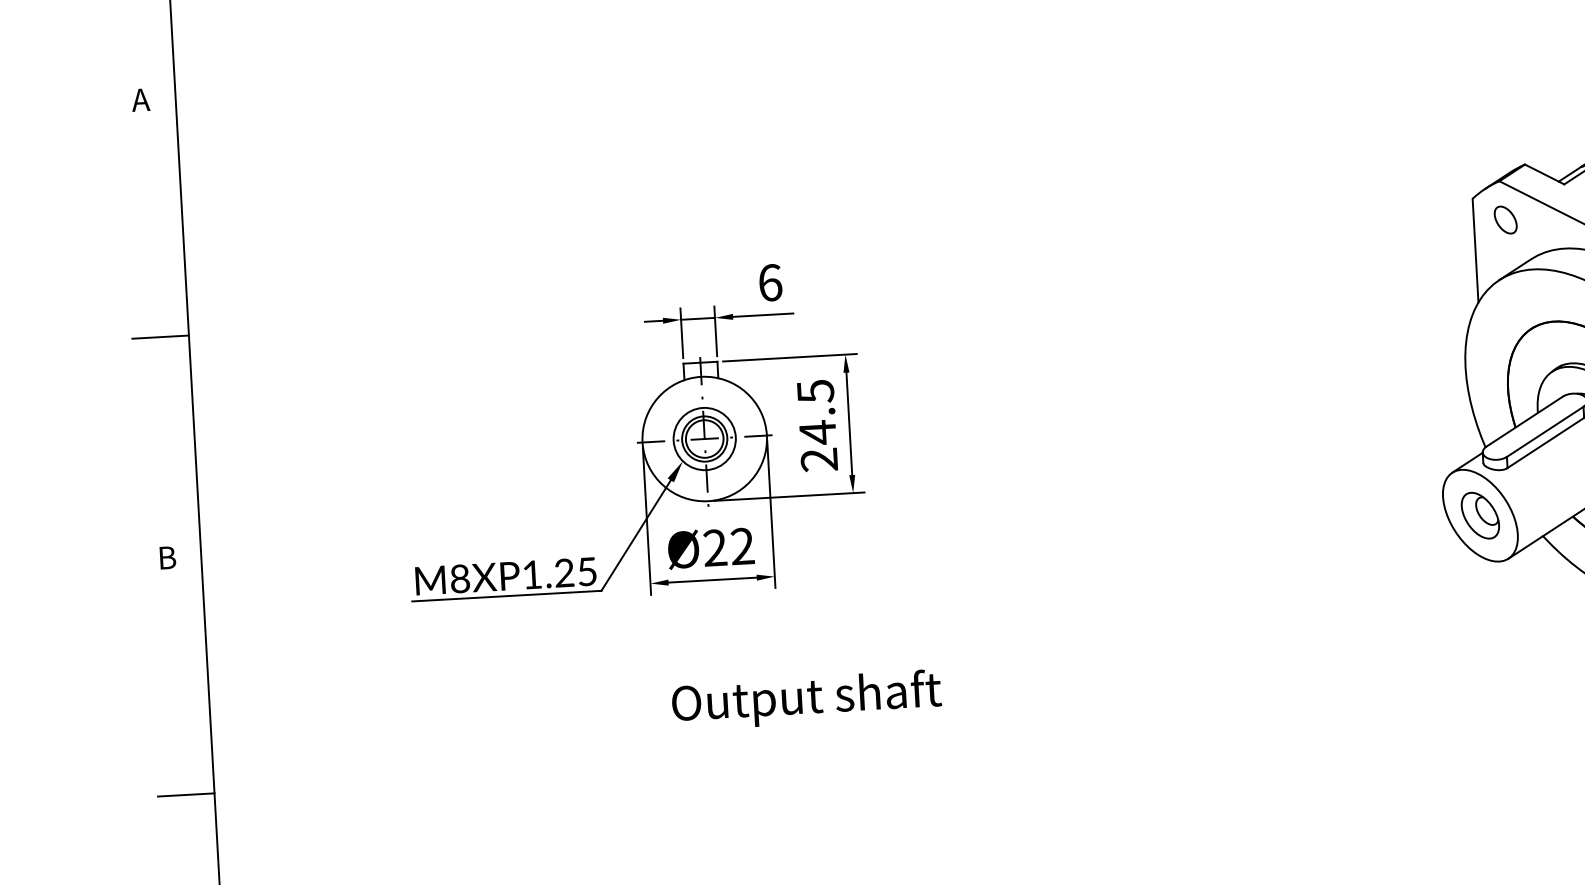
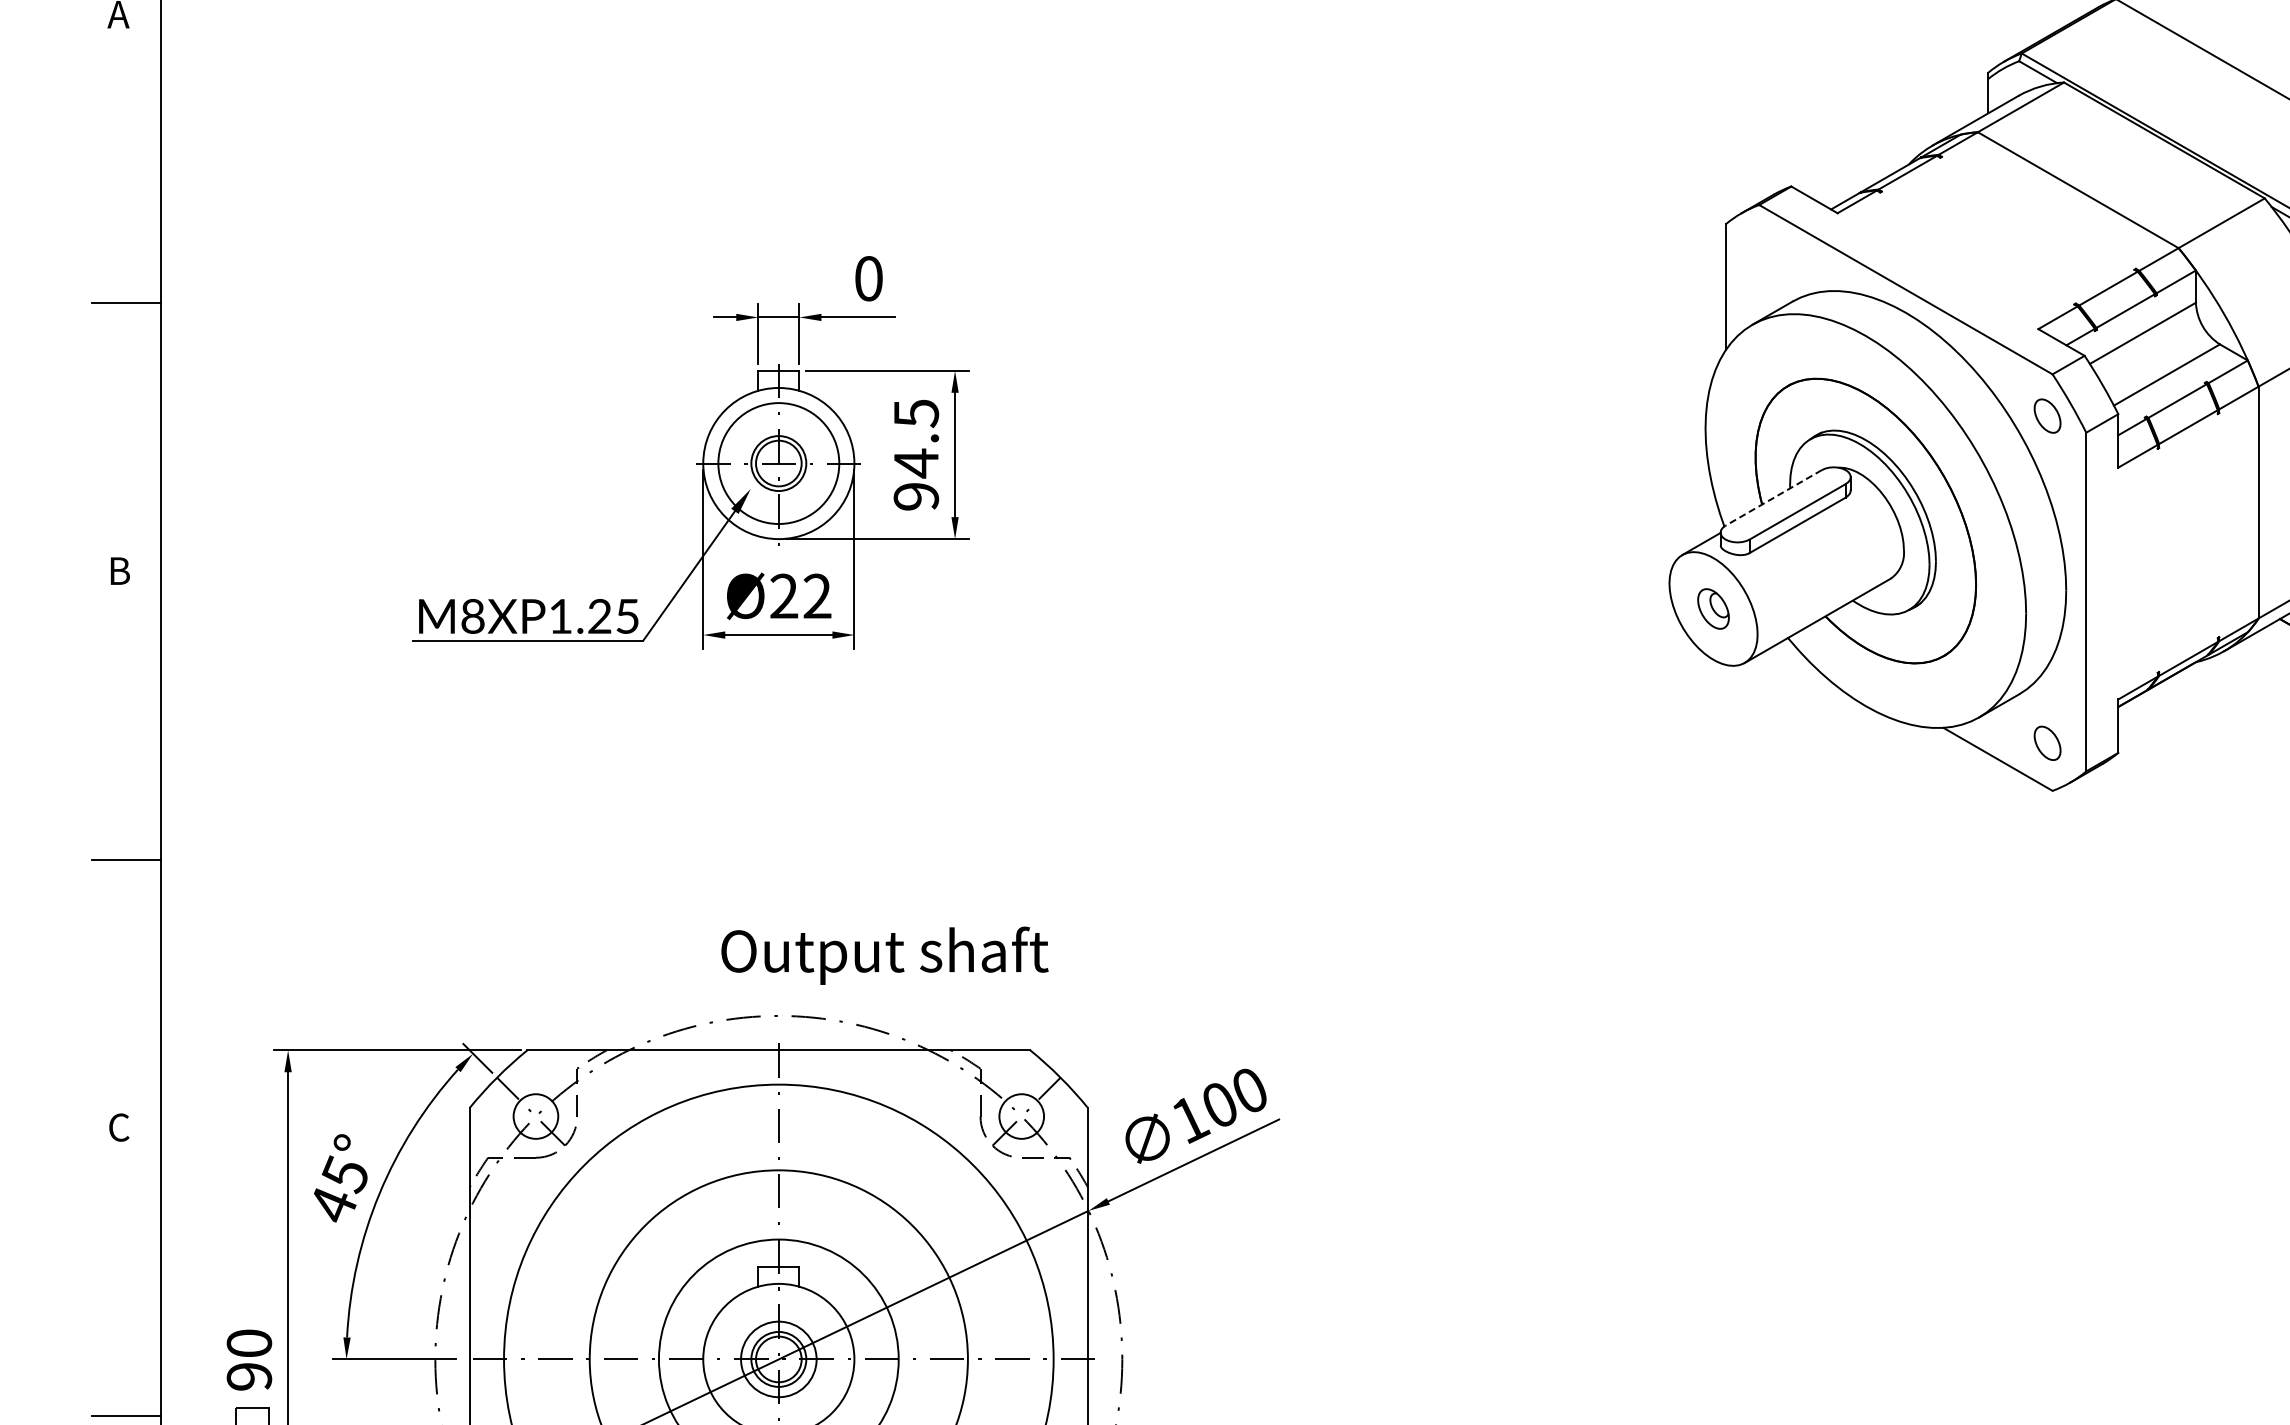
part: (1505, 220) -> (1764, 252), removed
text: (770, 282) -> (869, 278), 6 -> 0
line: (1524, 421) -> (1773, 497), solid -> dashed
circle: (704, 439) -> (778, 463), size x1.6
text: (819, 459) -> (916, 496), 24.5 -> 94.5
part: (1480, 515) -> (1713, 608), size x0.7
text: (806, 699) -> (884, 955), moved

